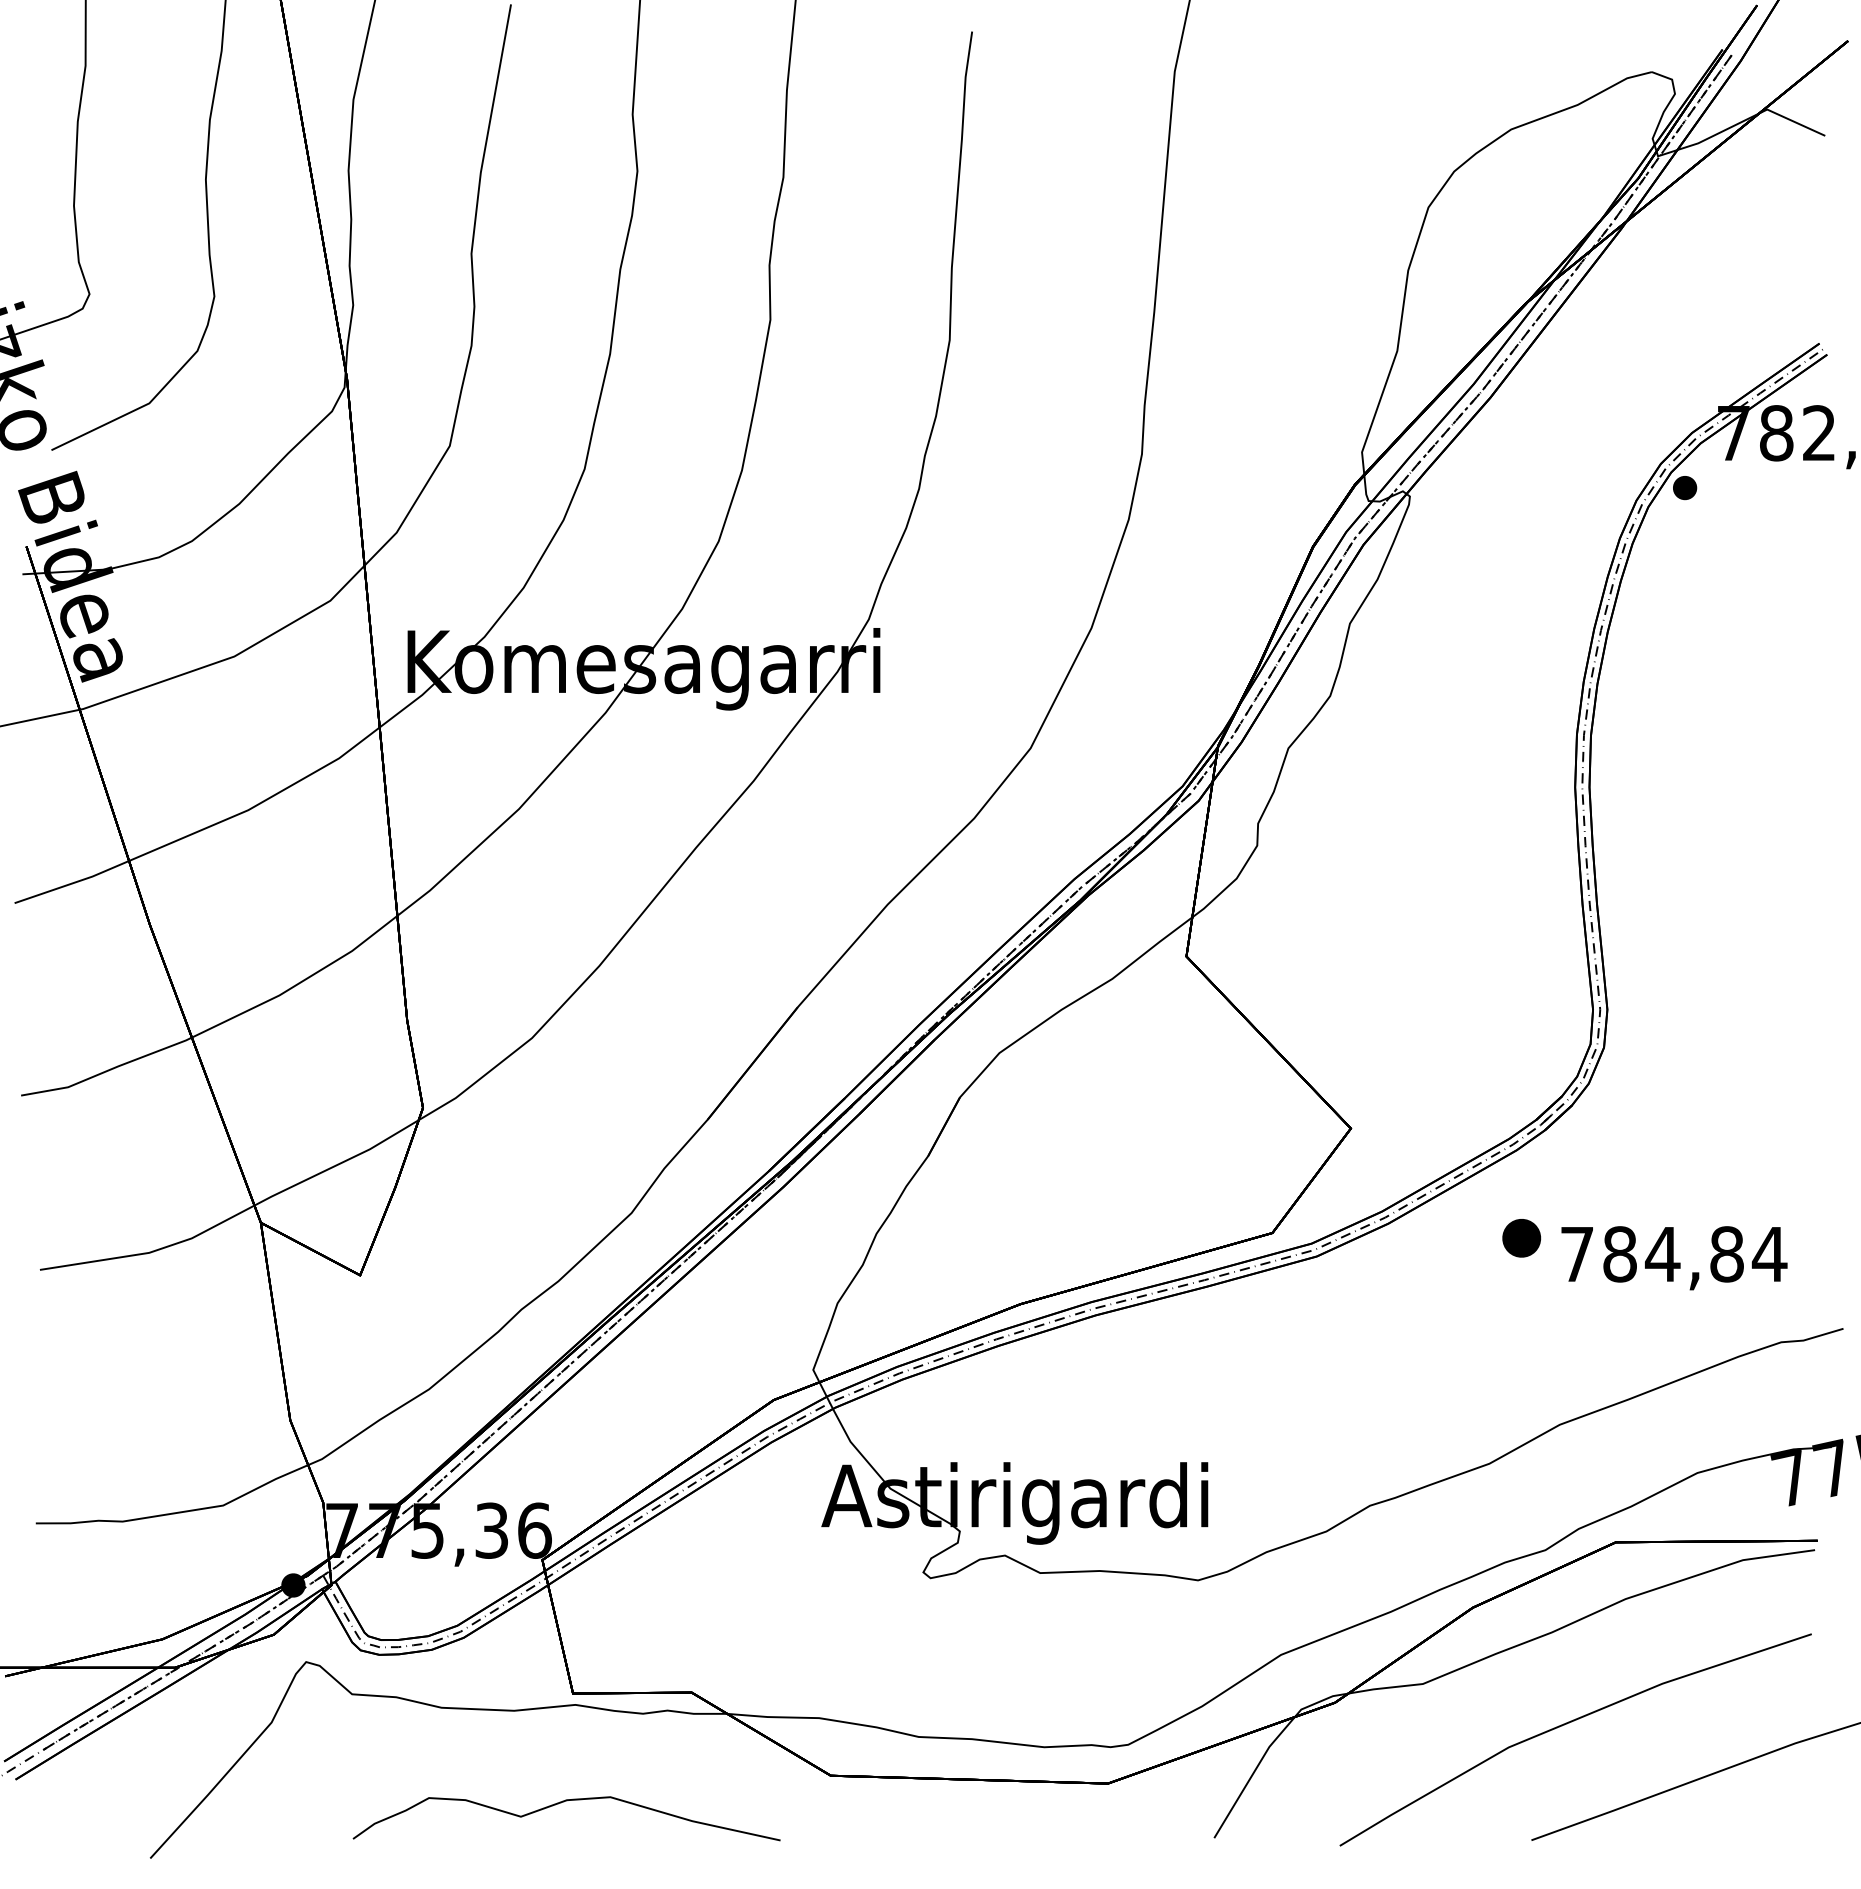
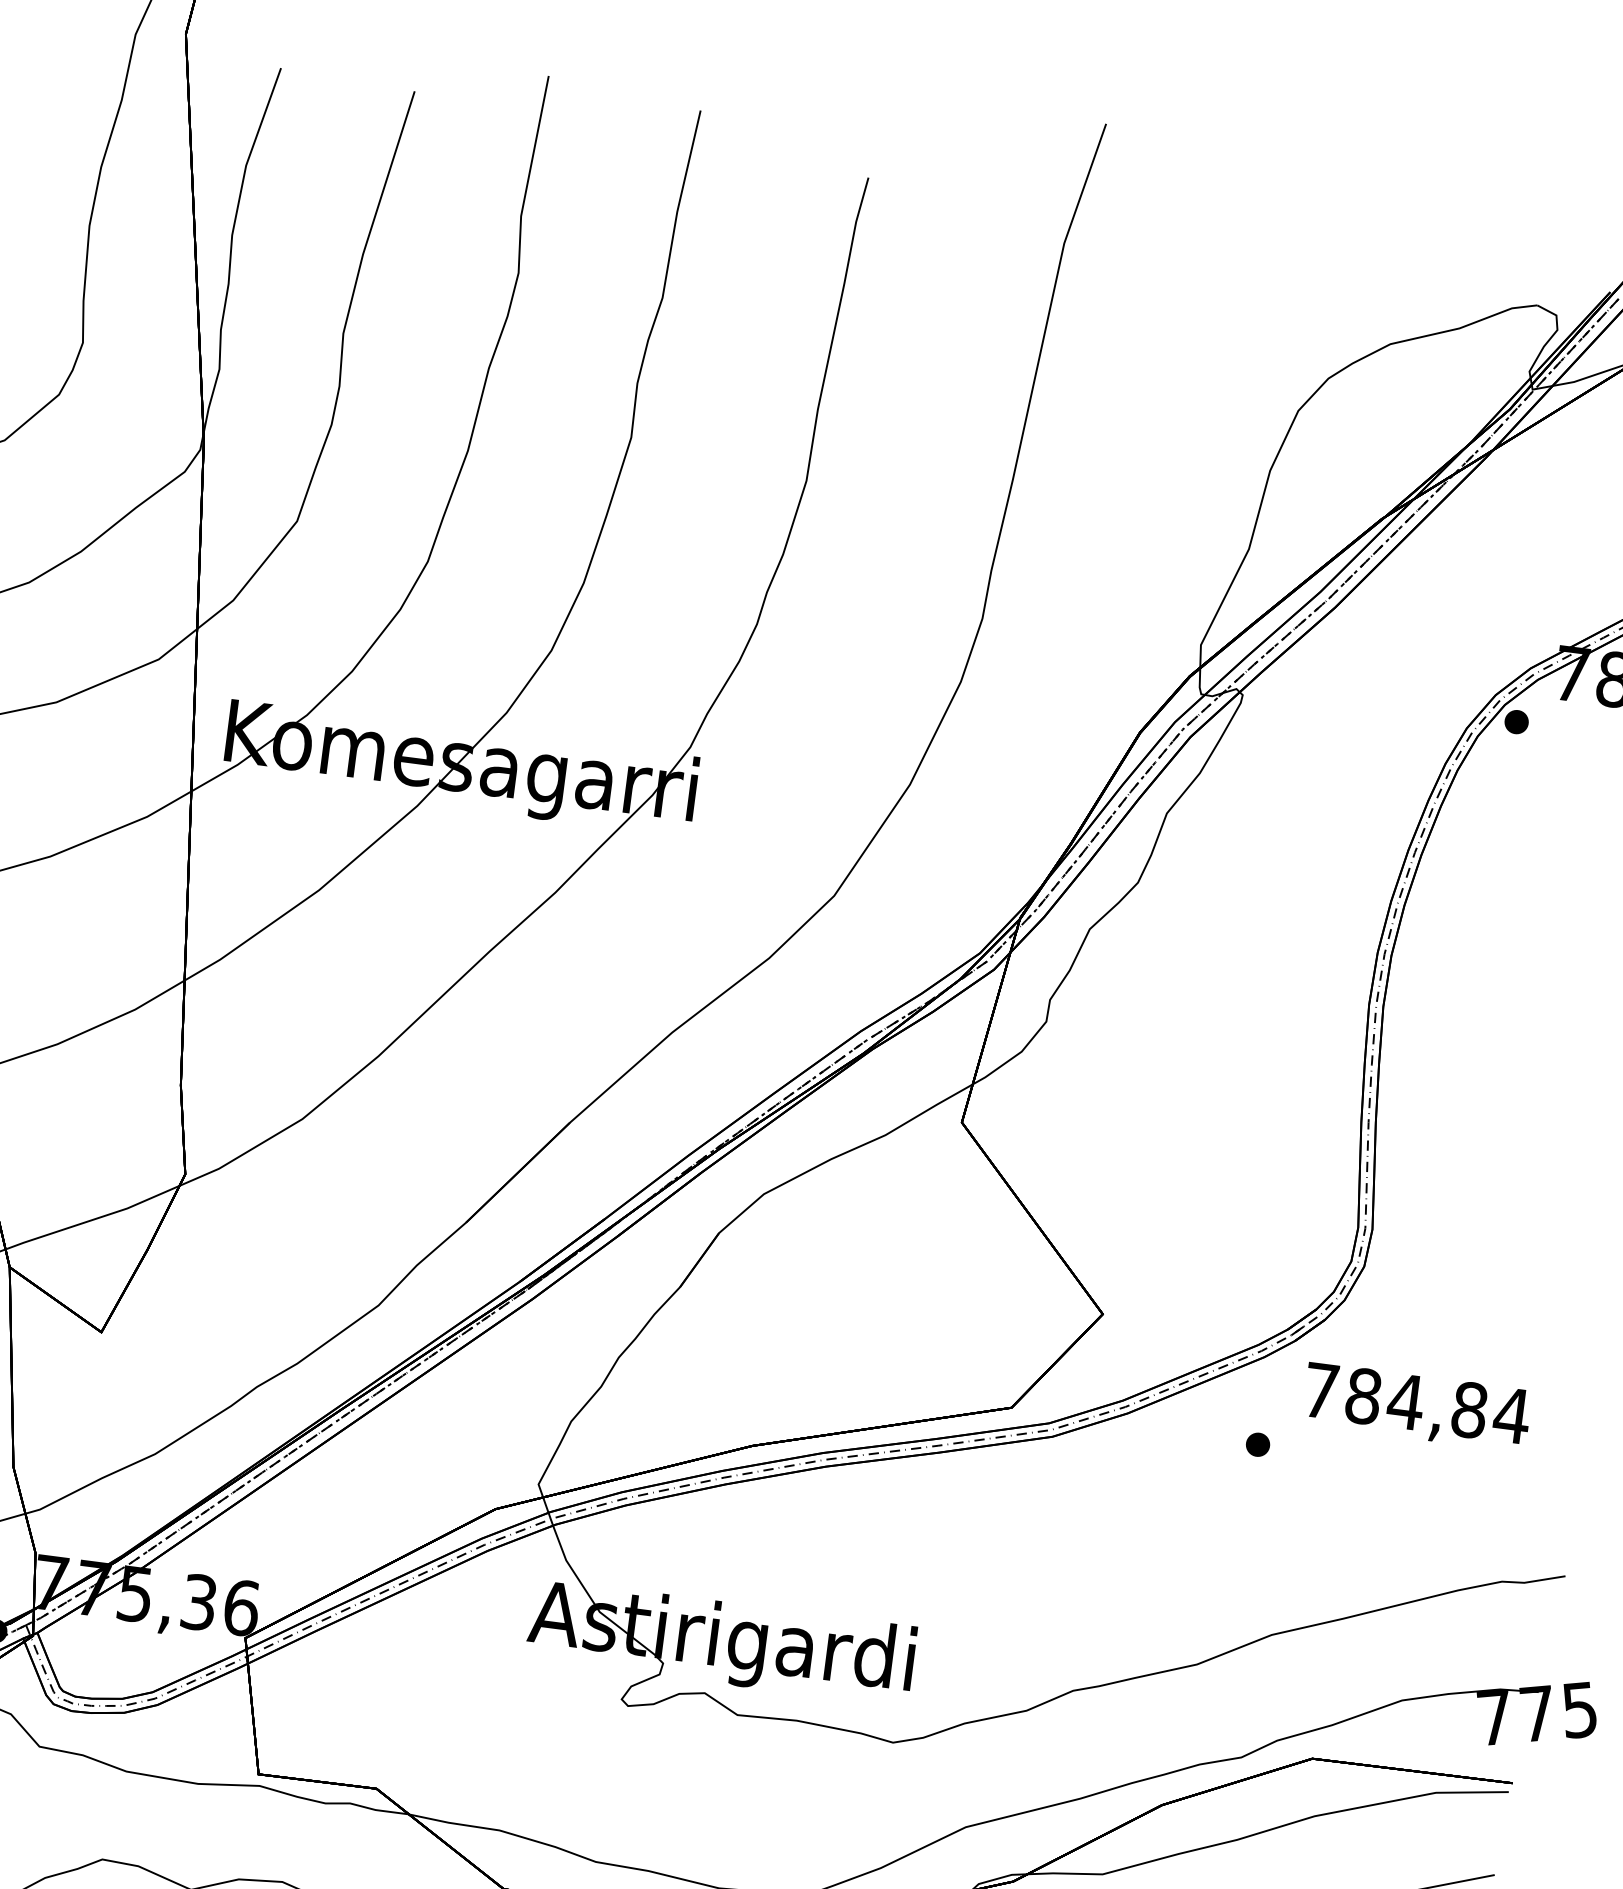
part: (1521, 1237) -> (1257, 1444), size x0.62
text: (1674, 1258) -> (1417, 1407), moved

